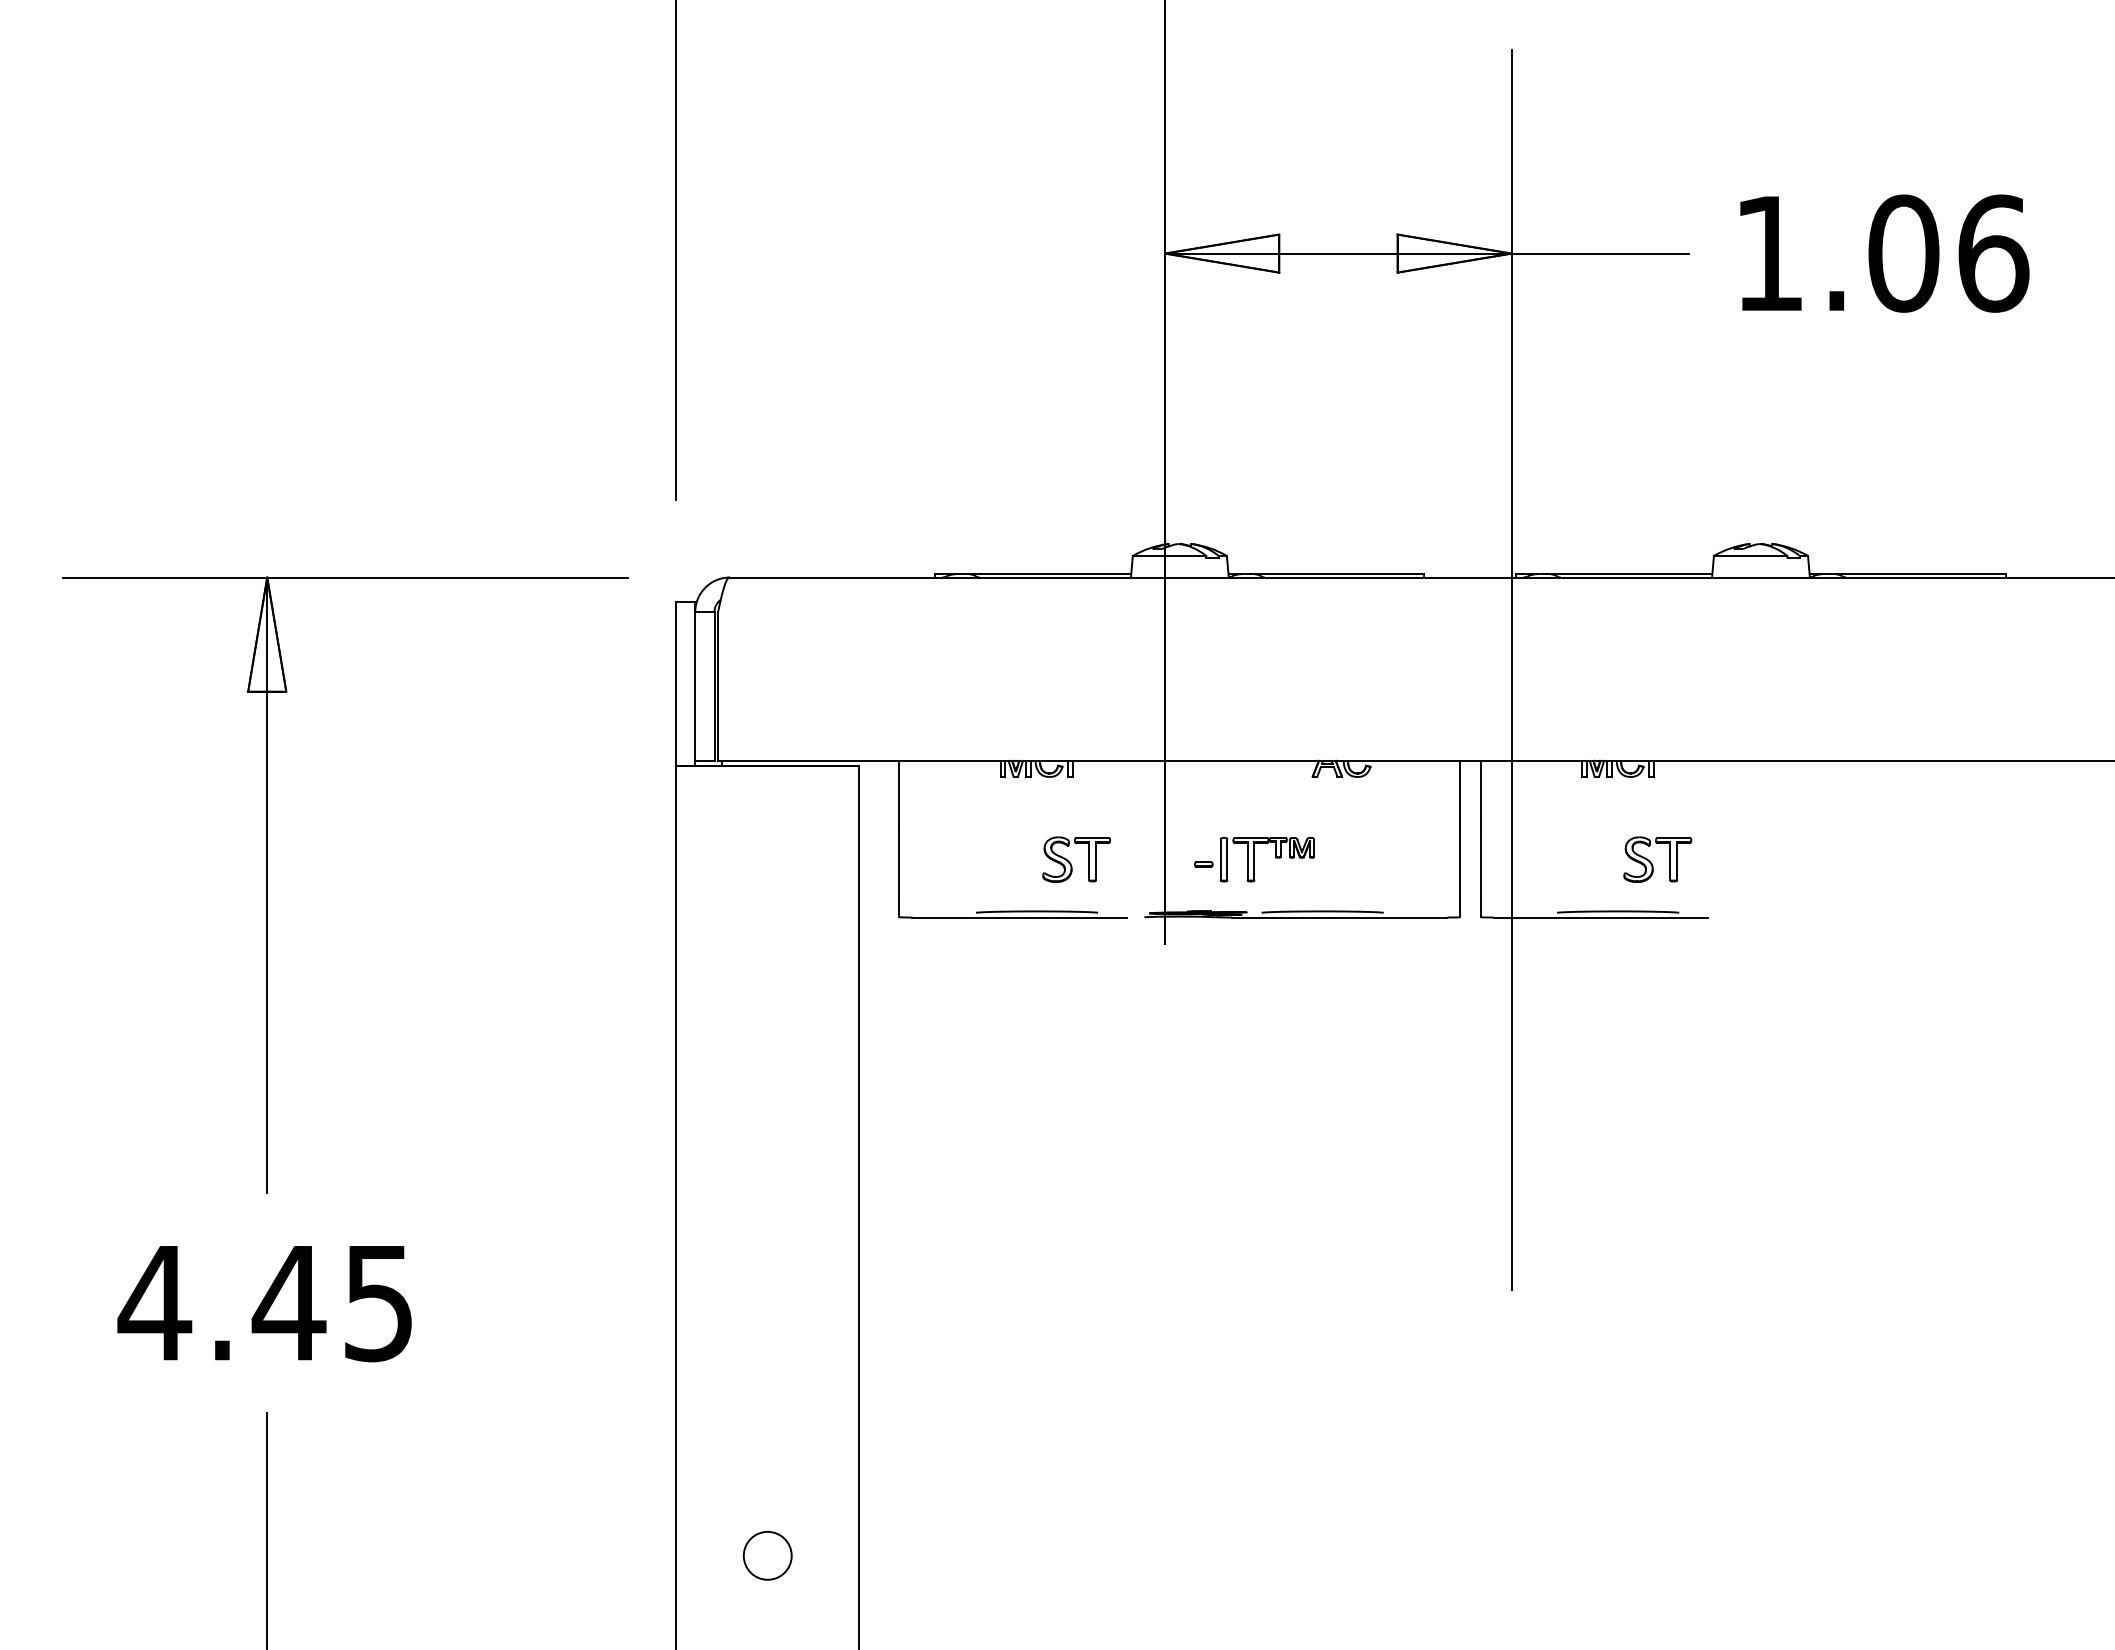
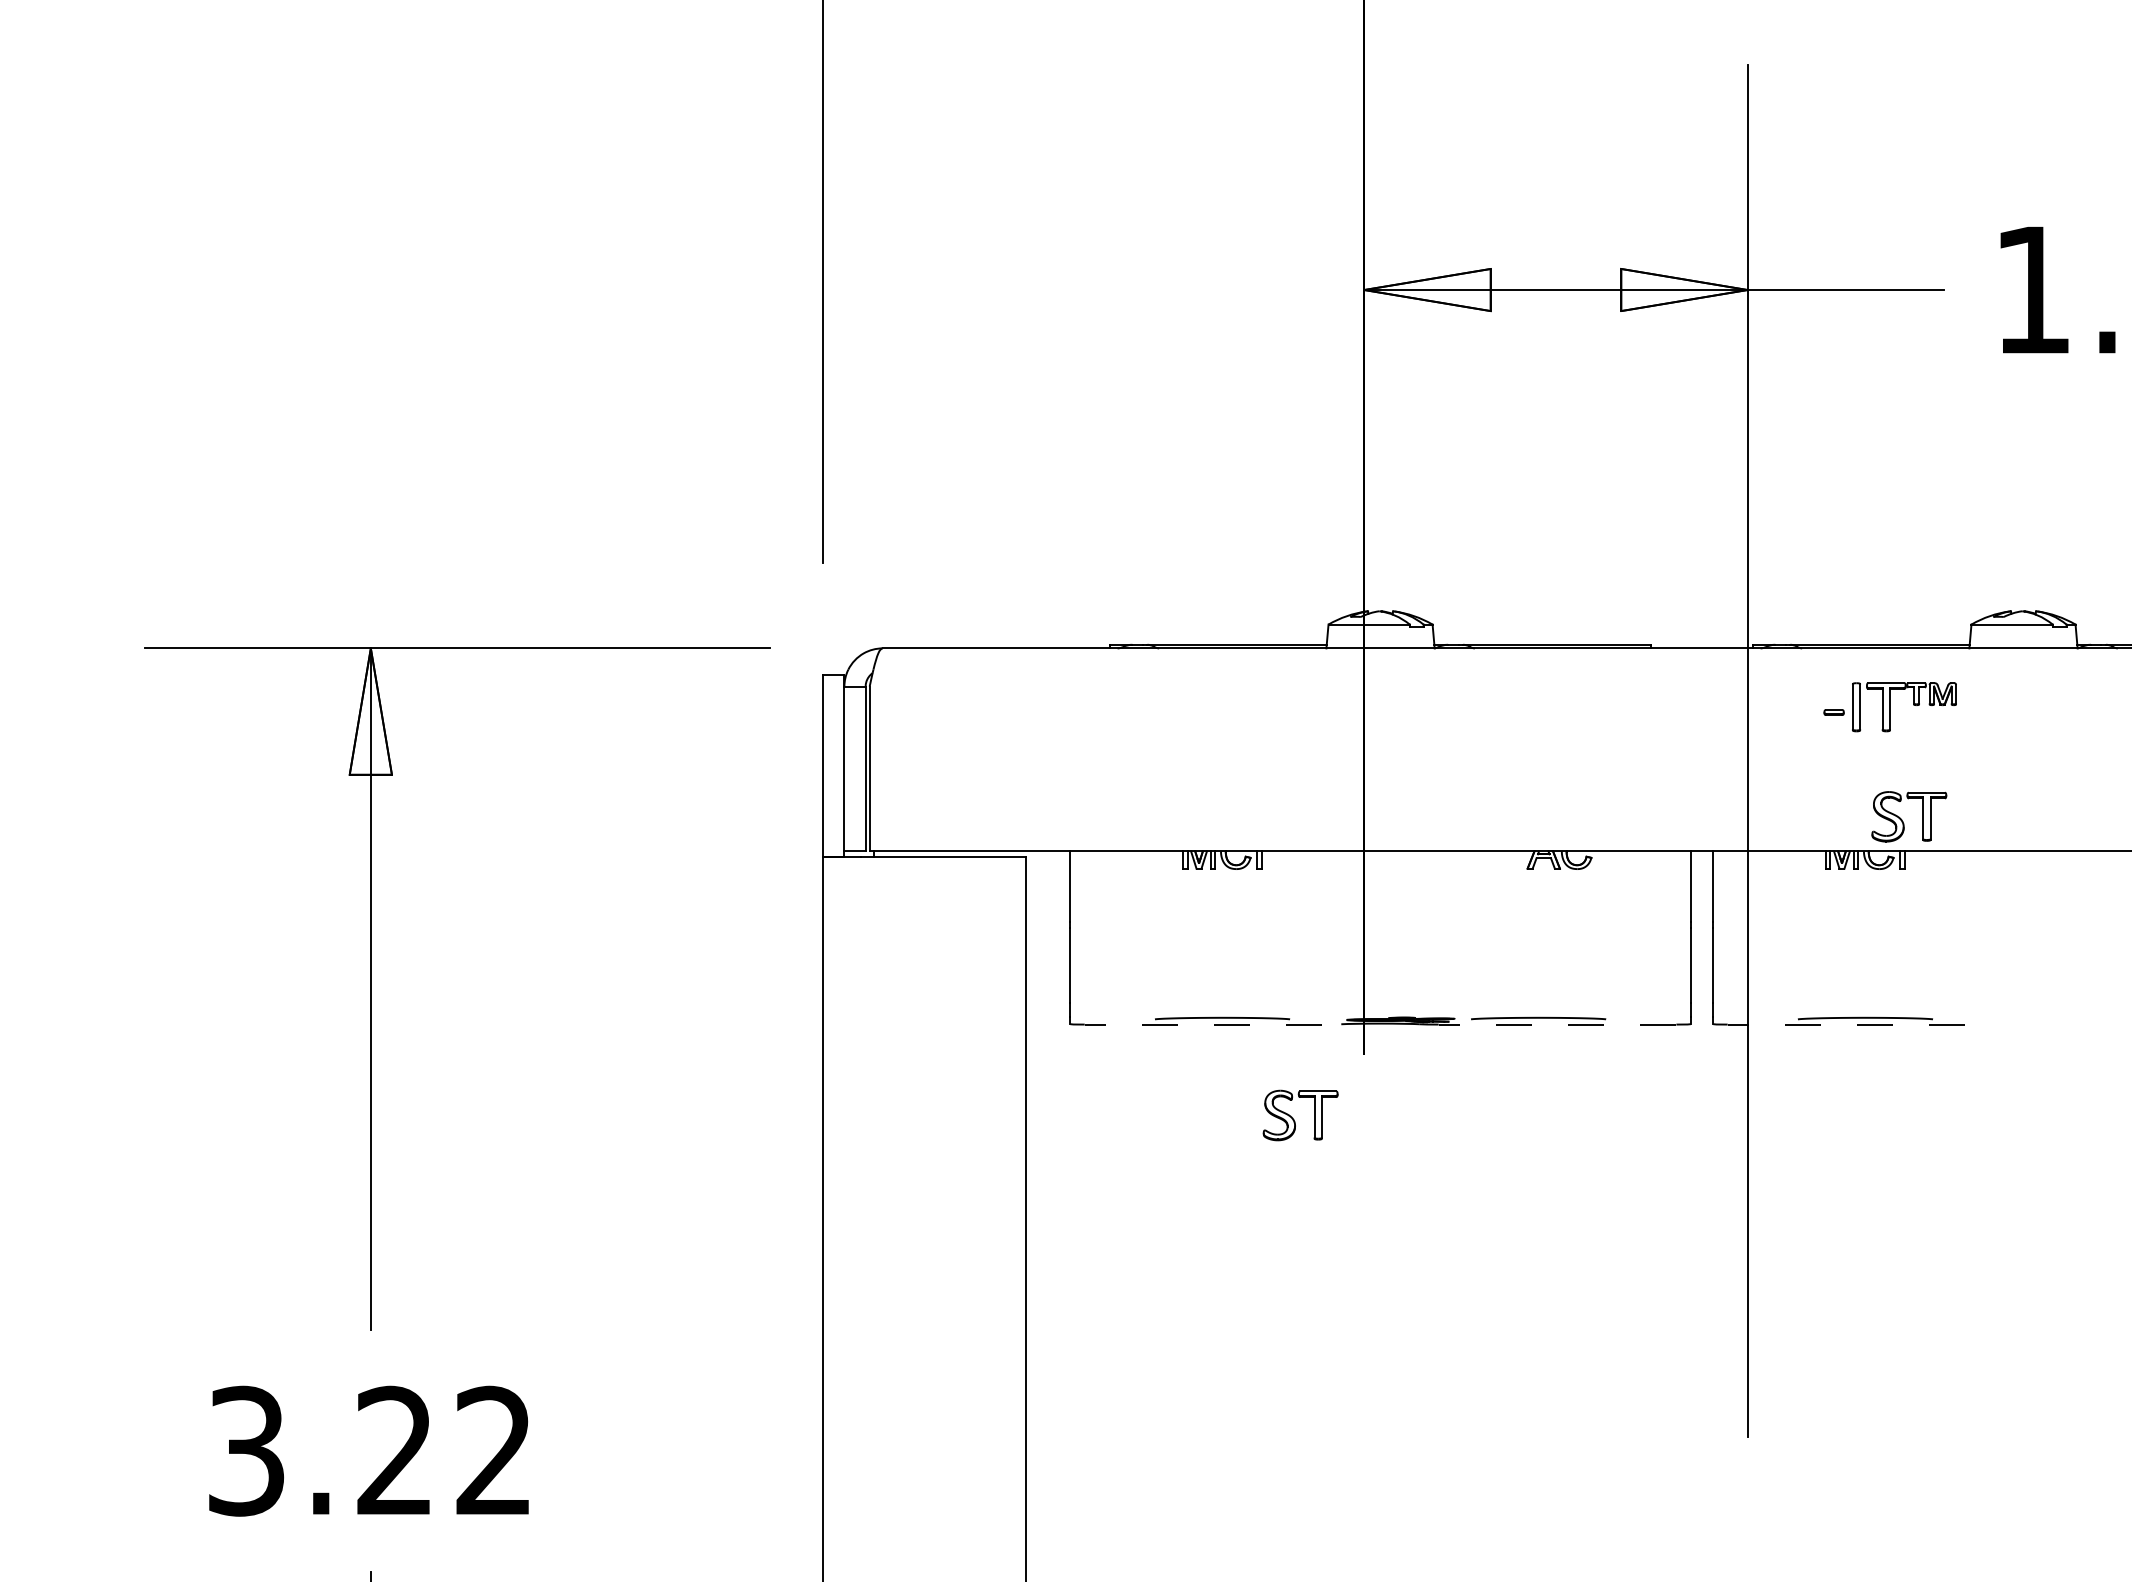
part: (1254, 859) -> (1890, 707), moved
part: (1071, 863) -> (1294, 1119), moved
part: (1652, 863) -> (1903, 820), moved
line: (1019, 917) -> (1203, 1024), solid -> dashed
line: (1339, 917) -> (1557, 1024), solid -> dashed
line: (1600, 917) -> (1845, 1024), solid -> dashed
text: (264, 1303) -> (367, 1451), 4.45 -> 3.22

